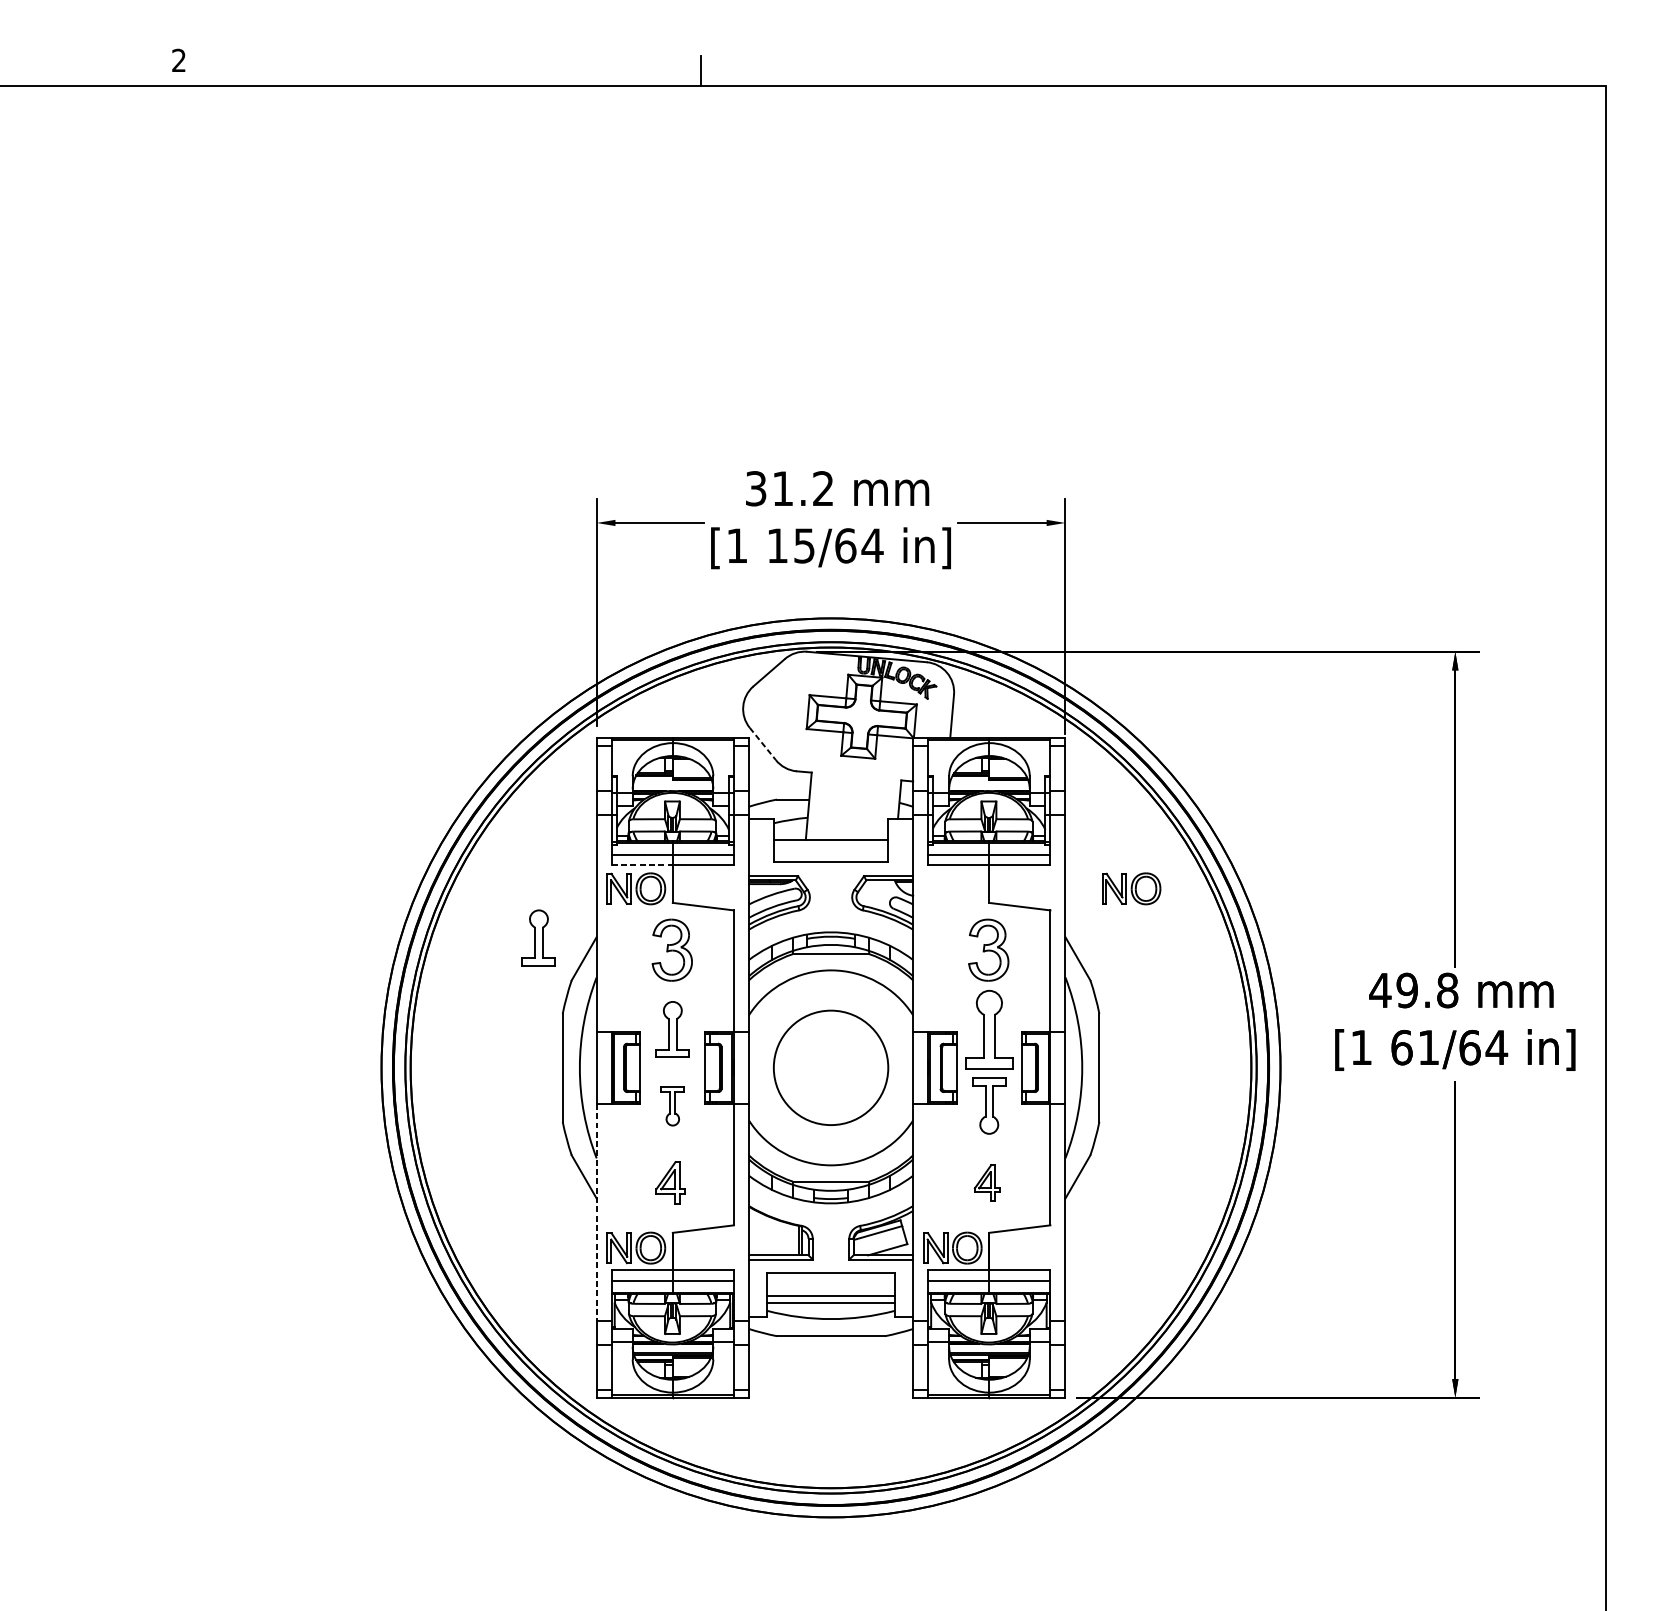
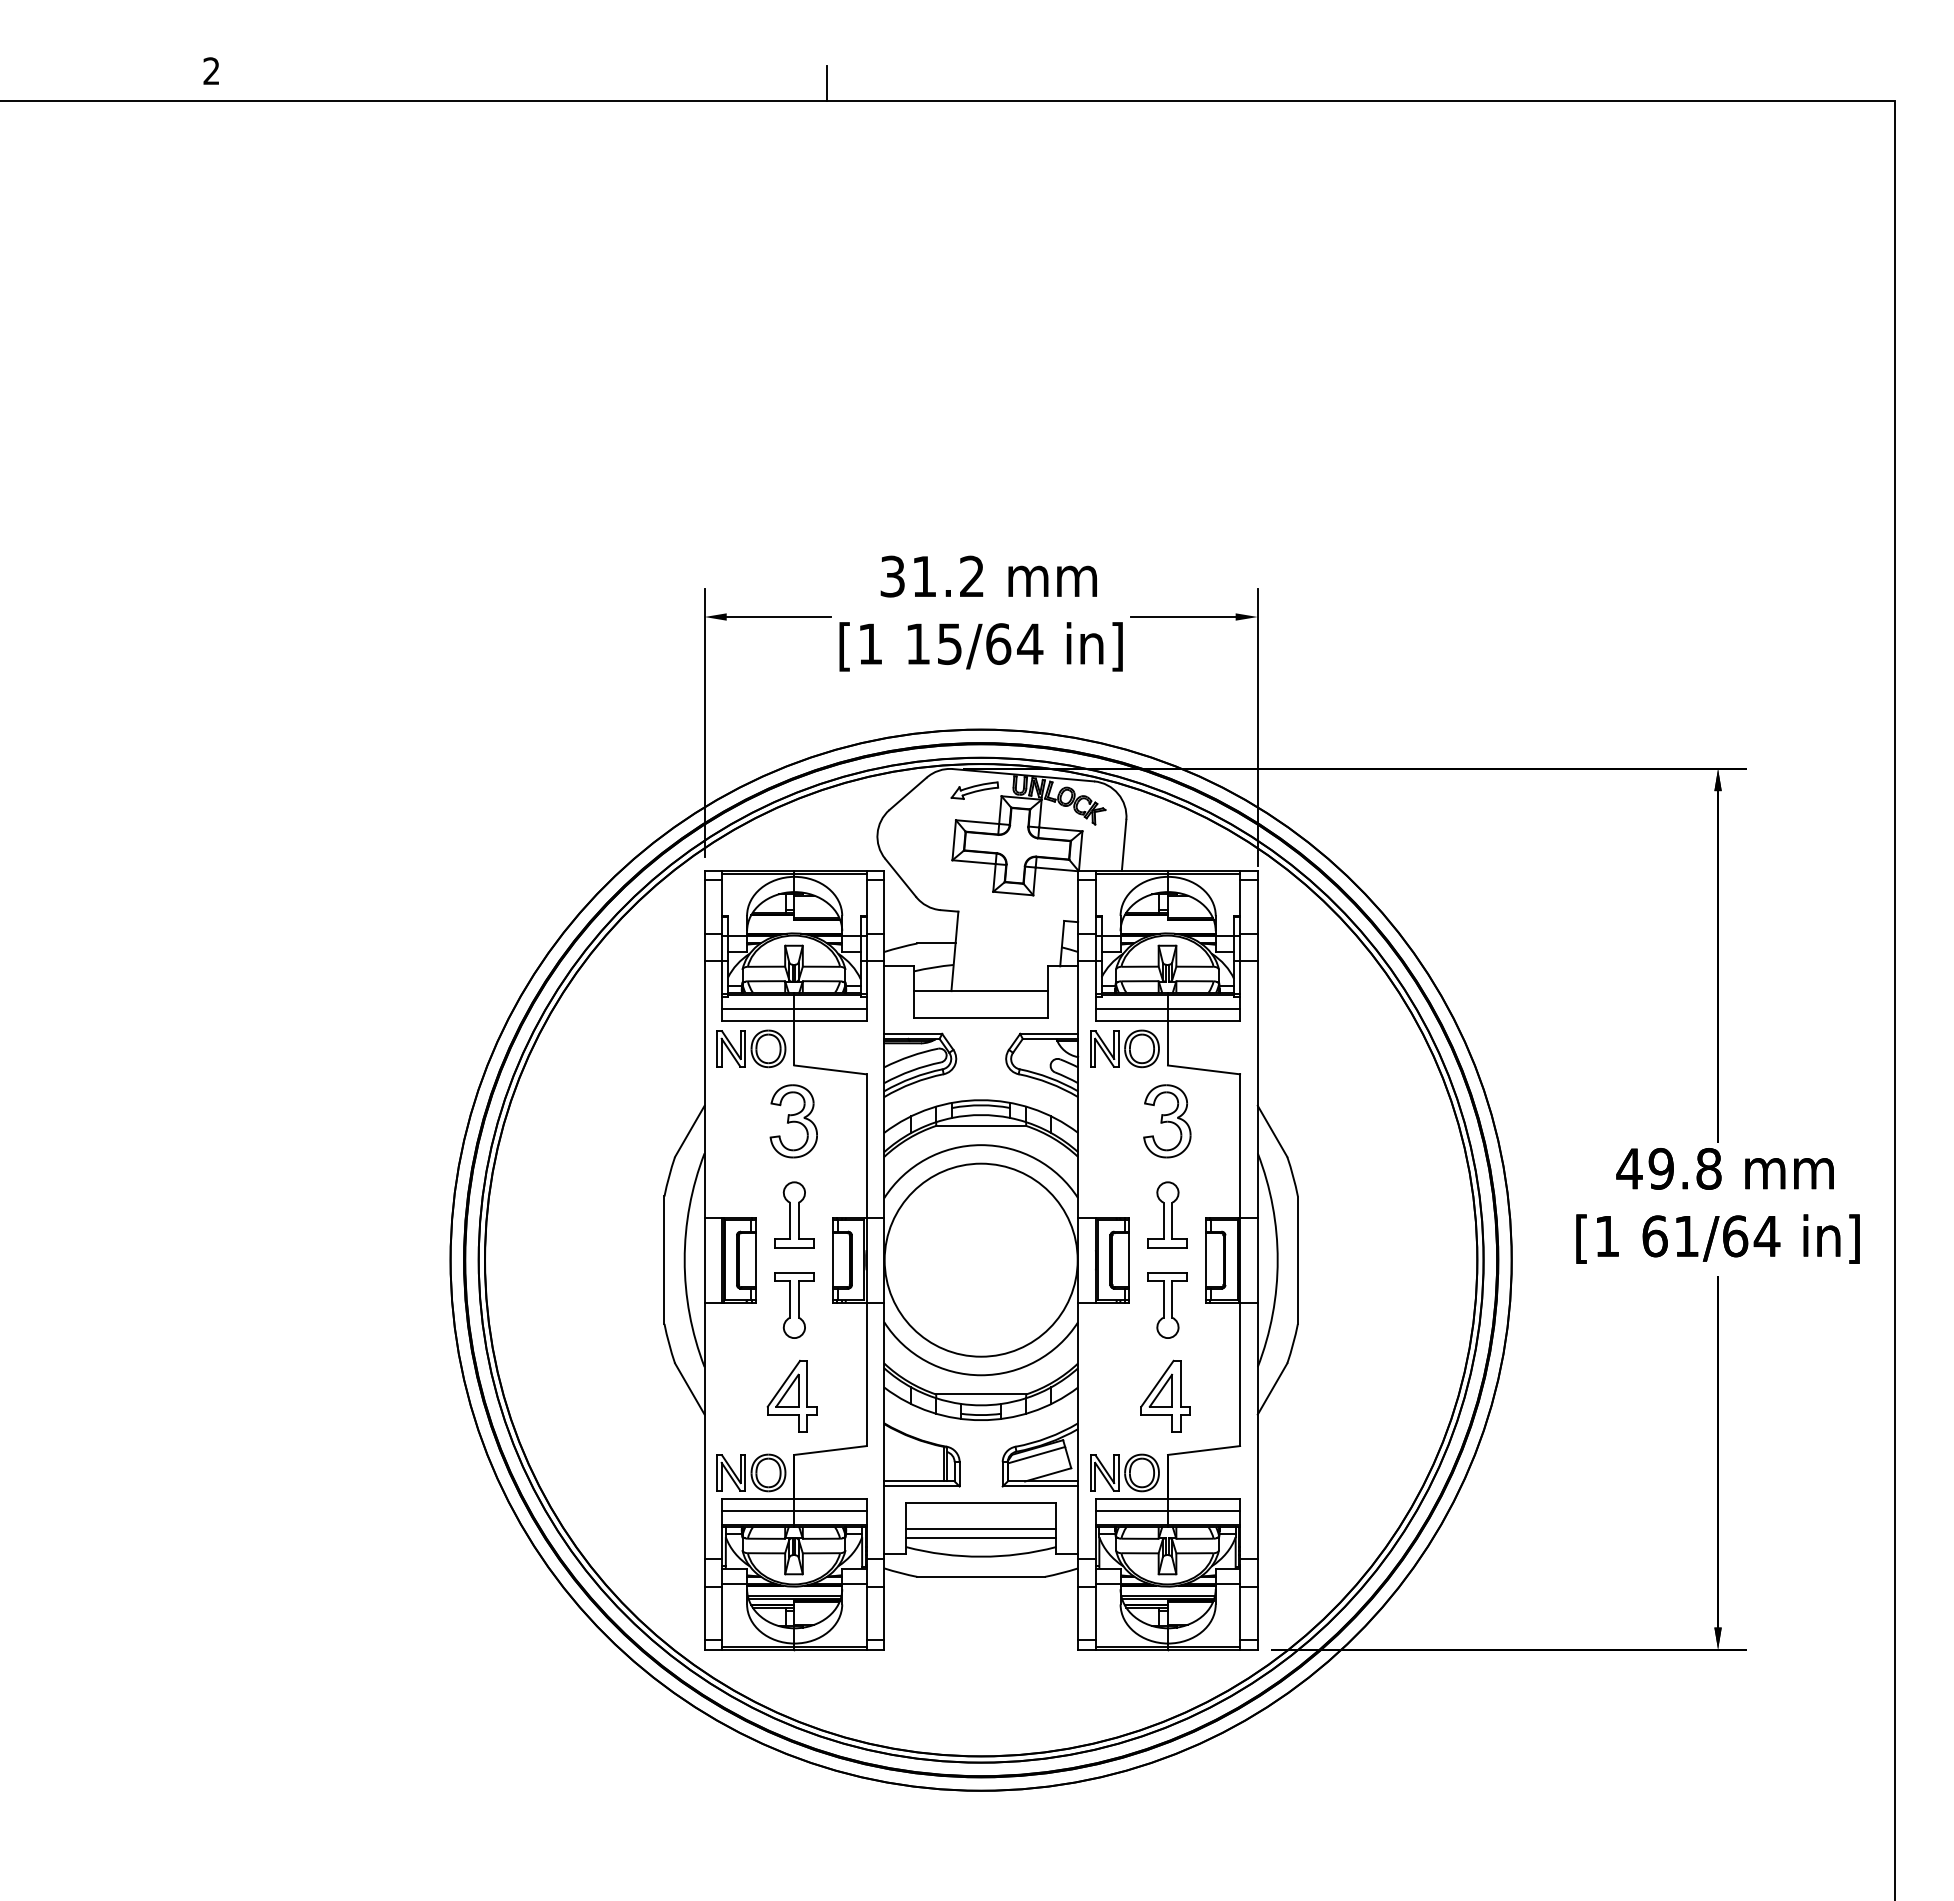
part: (825, 669) -> (974, 790), added
line: (762, 744) -> (900, 878), dashed -> solid
line: (642, 865) -> (758, 1021), dashed -> solid
part: (1131, 888) -> (1124, 1048), moved
part: (539, 937) -> (636, 1106), removed
part: (988, 1029) -> (1167, 1214), size x0.71
circle: (830, 1067) -> (980, 1259), size x1.43
part: (672, 1106) -> (794, 1305), size x1.43
part: (670, 1182) -> (791, 1395), size x1.43
part: (987, 1182) -> (1165, 1395), size x1.67
line: (596, 1213) -> (704, 1431), dashed -> solid

